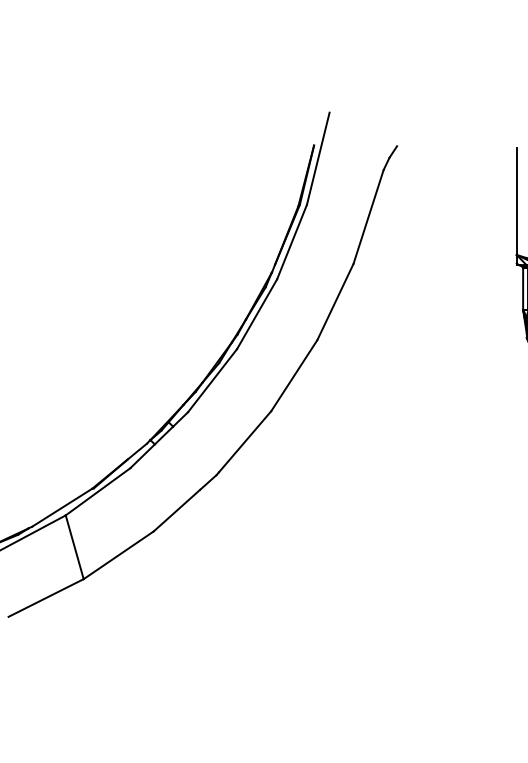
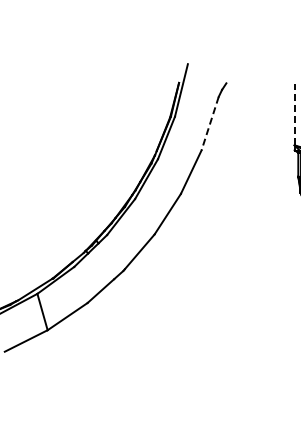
line: (516, 200) -> (294, 114), solid -> dashed
line: (367, 218) -> (209, 124), solid -> dashed

